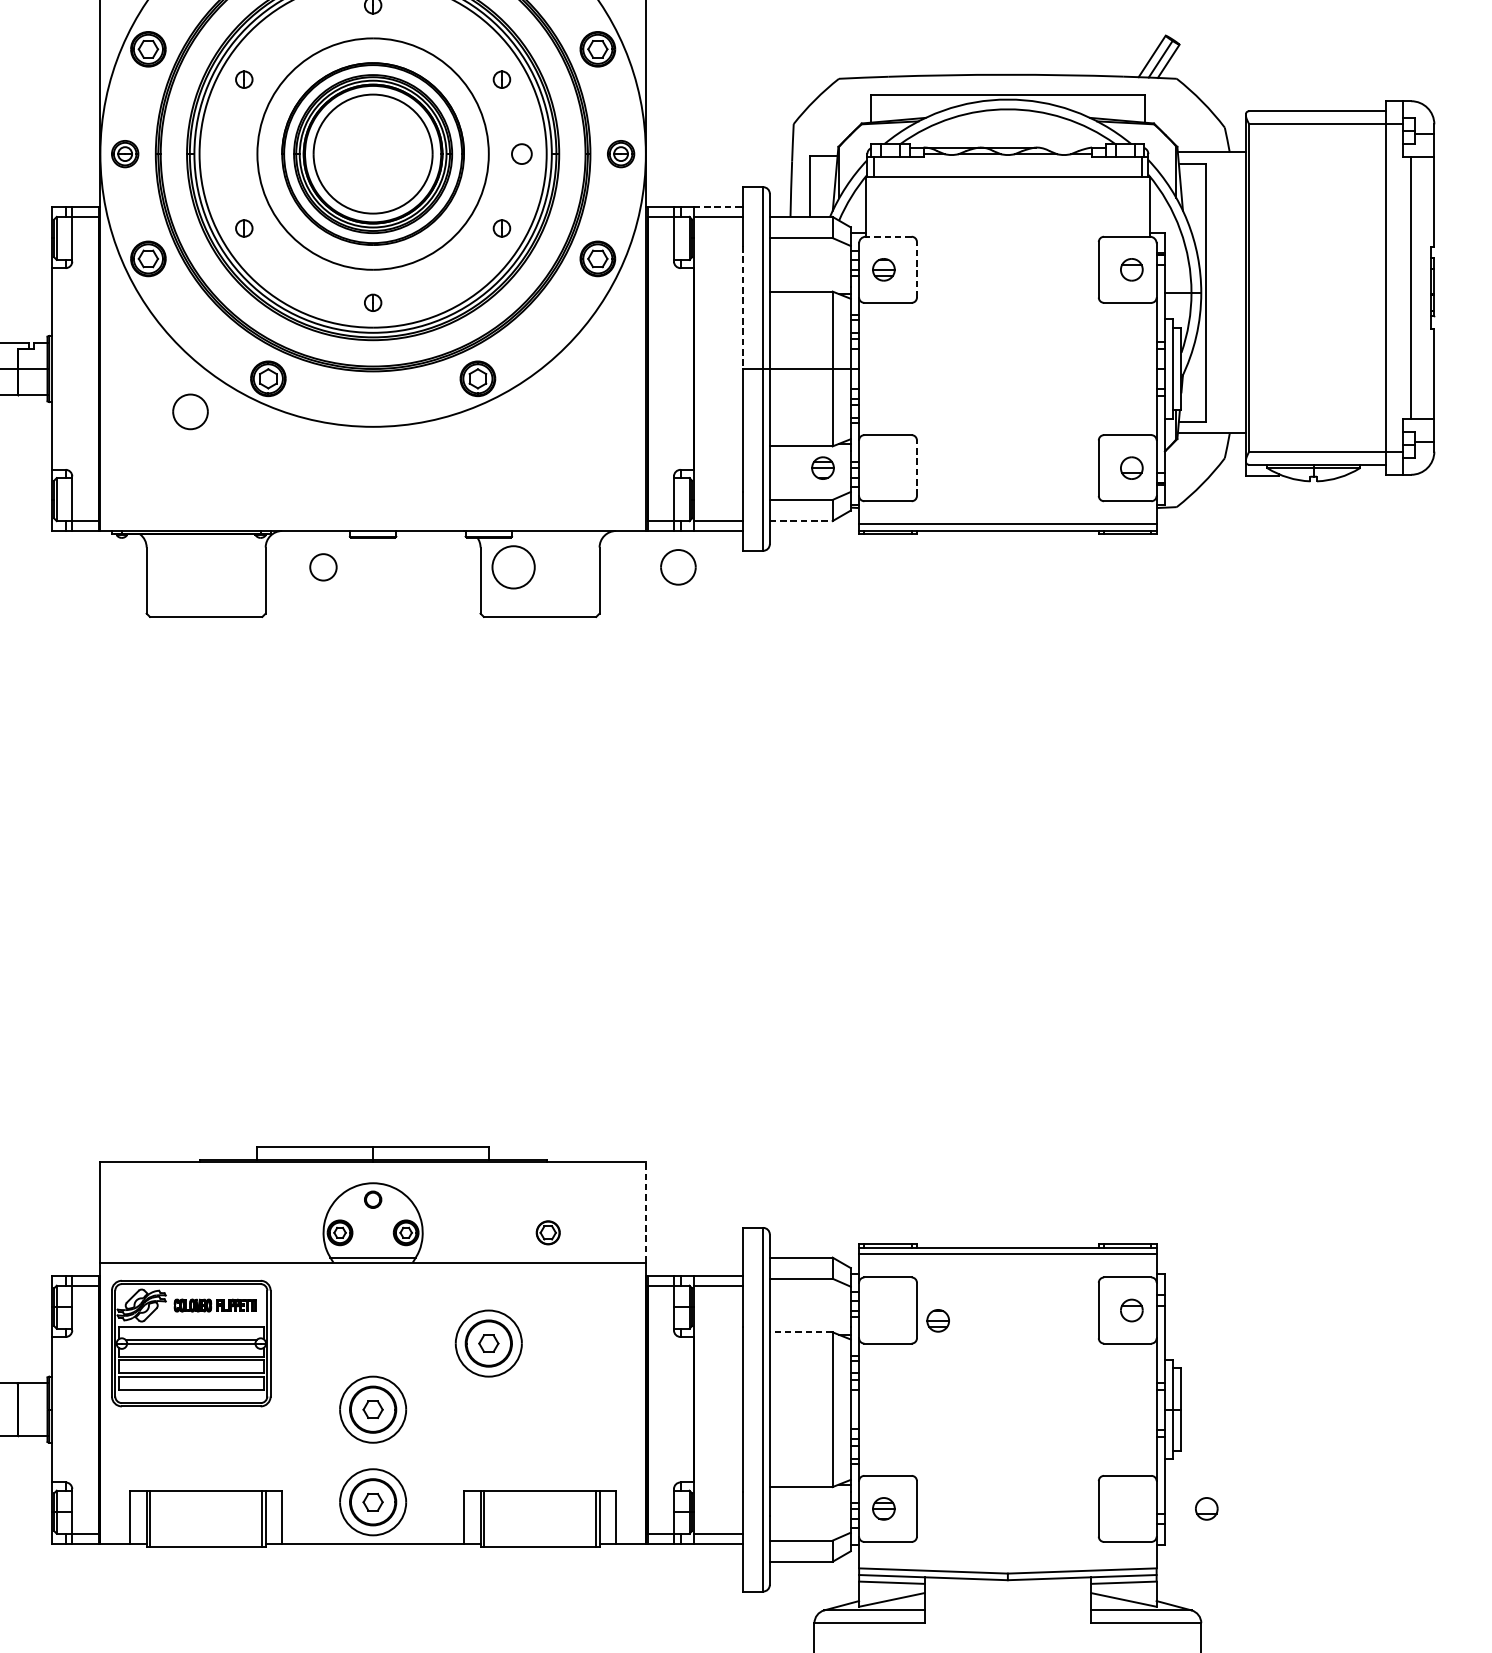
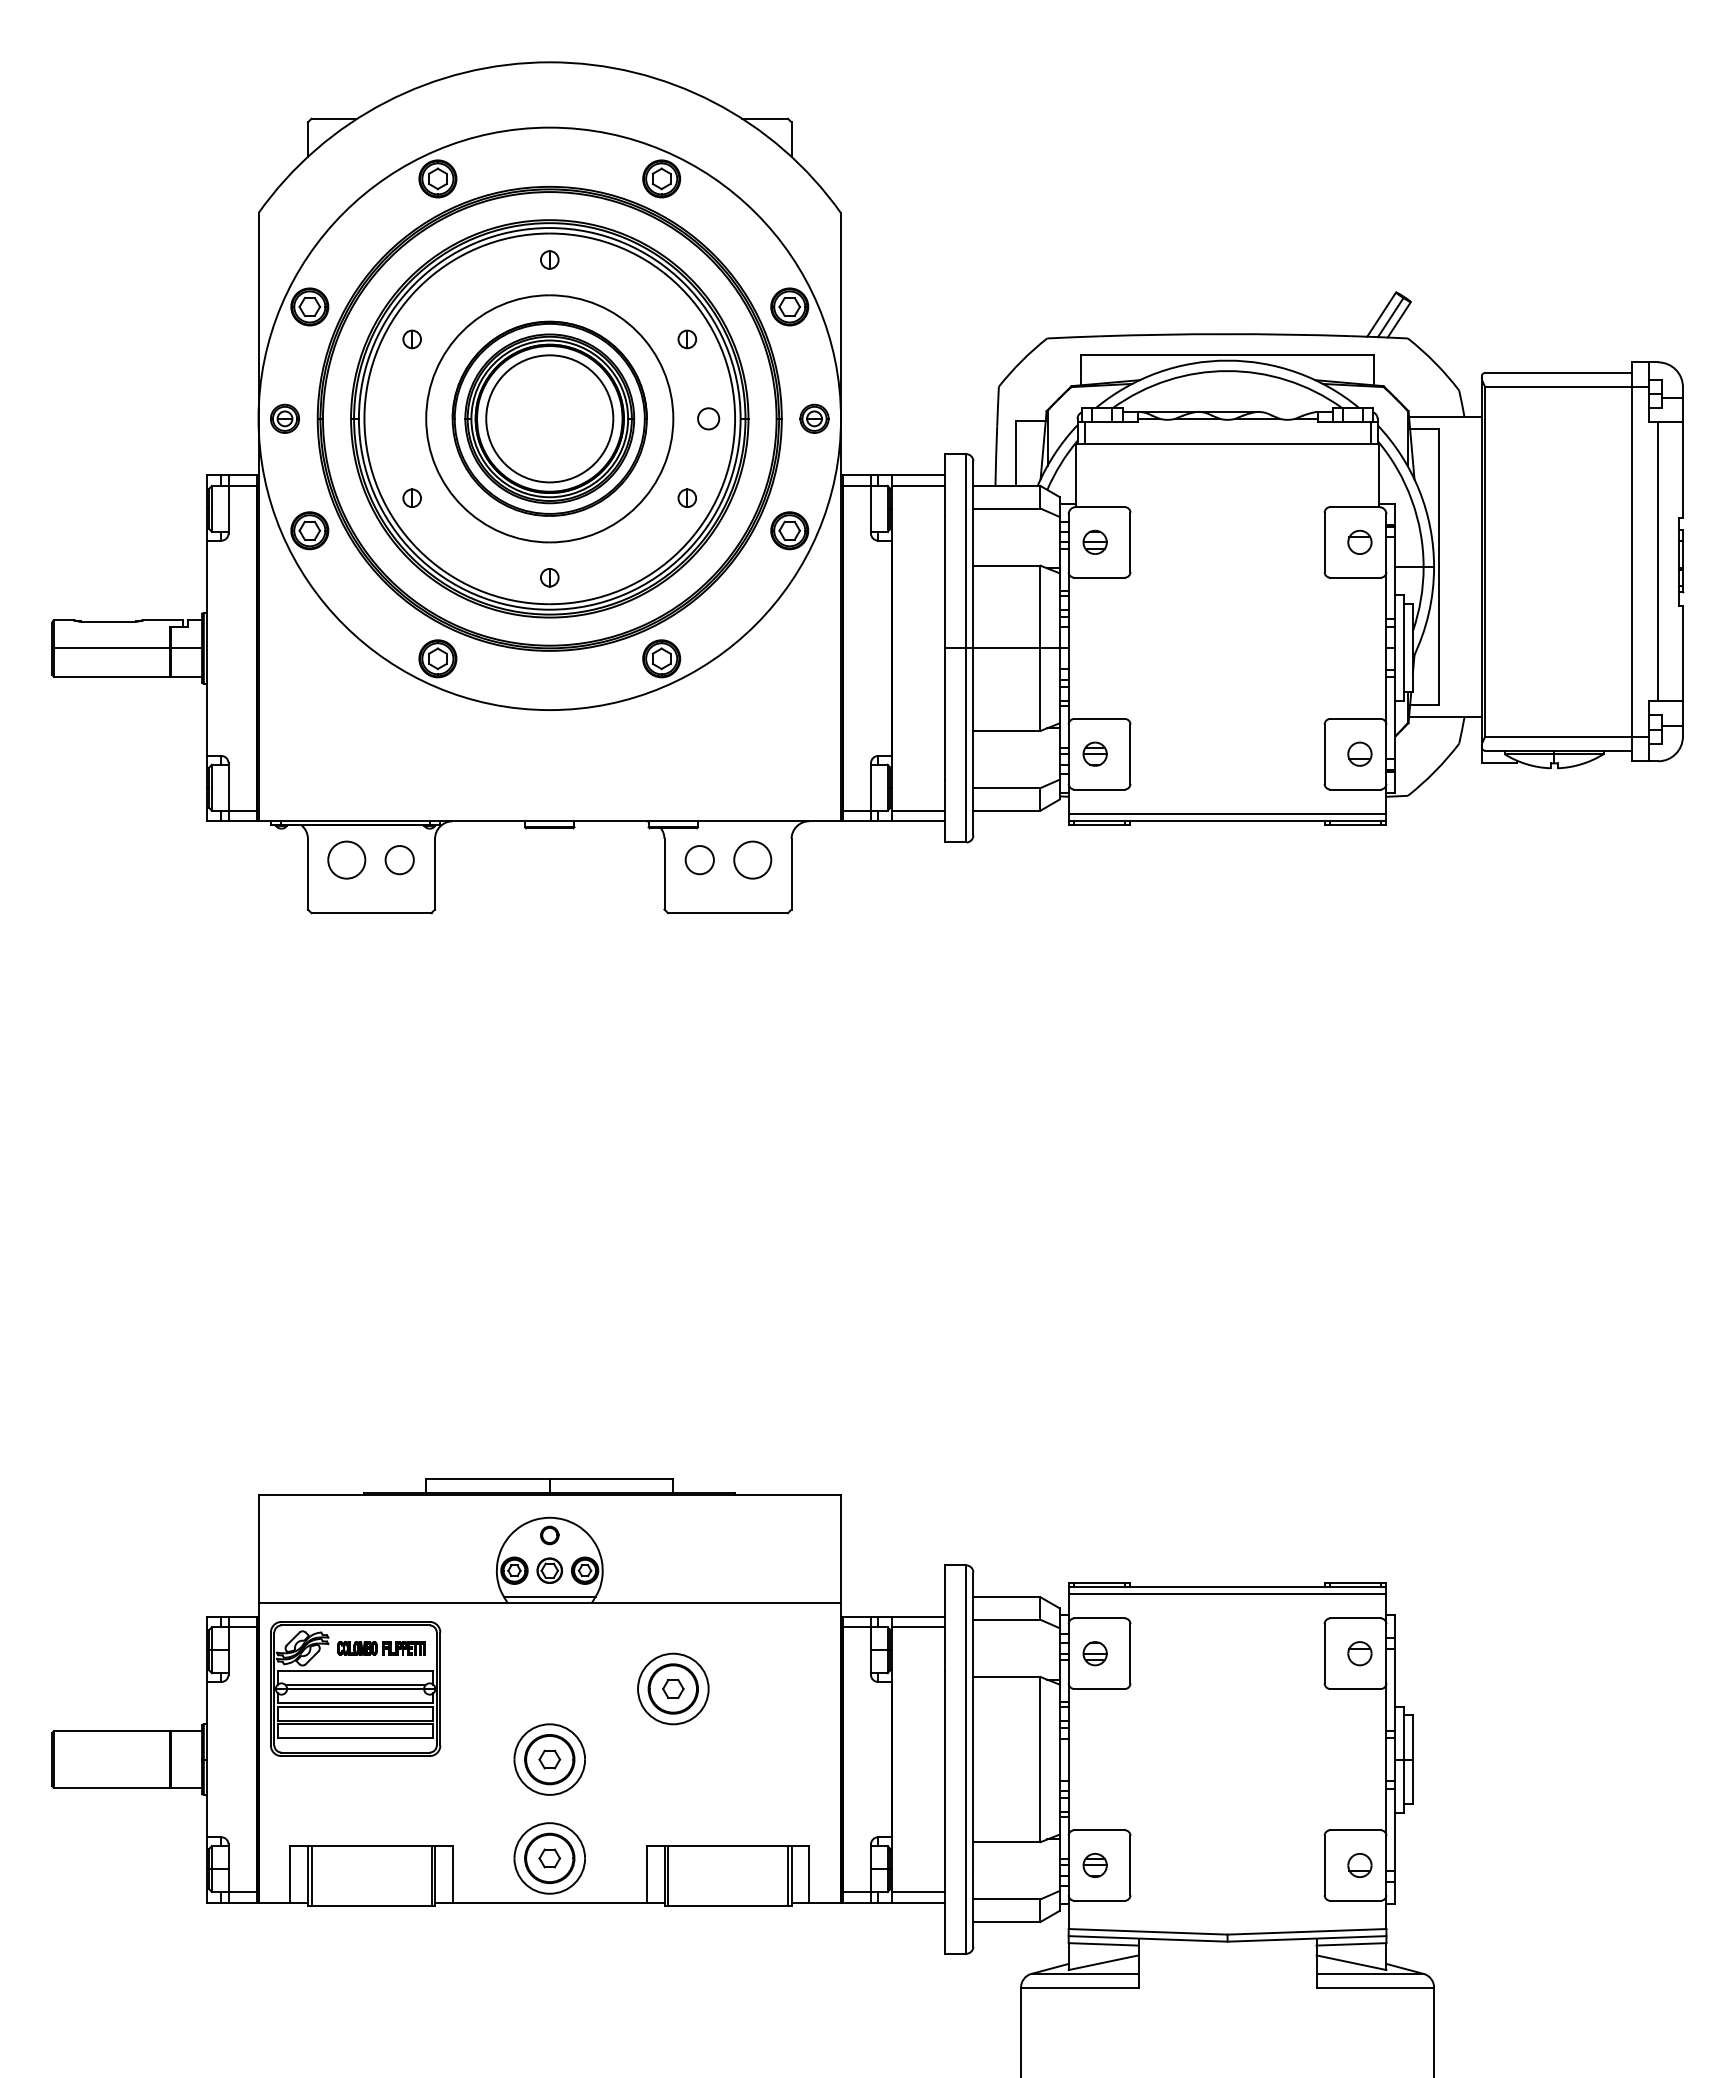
line: (719, 207) -> (919, 475), dashed -> solid
line: (888, 237) -> (1100, 507), dashed -> solid
line: (916, 269) -> (1130, 542), dashed -> solid
line: (743, 307) -> (945, 582), dashed -> solid
part: (190, 411) -> (346, 859), moved
part: (822, 467) -> (1094, 753), moved
line: (916, 468) -> (1130, 754), dashed -> solid
line: (800, 520) -> (1006, 810), dashed -> solid
part: (678, 566) -> (752, 859), moved
circle: (323, 567) -> (399, 860), moved
circle: (513, 567) -> (699, 860), size x0.62
line: (646, 1212) -> (841, 1548), dashed -> solid
part: (547, 1232) -> (549, 1570), moved
part: (937, 1320) -> (1094, 1653), moved
line: (800, 1331) -> (1006, 1676), dashed -> solid
part: (1206, 1508) -> (1359, 1865), moved

